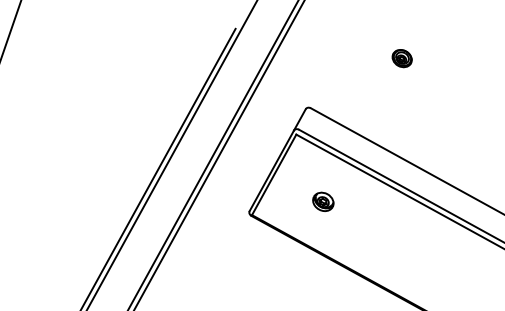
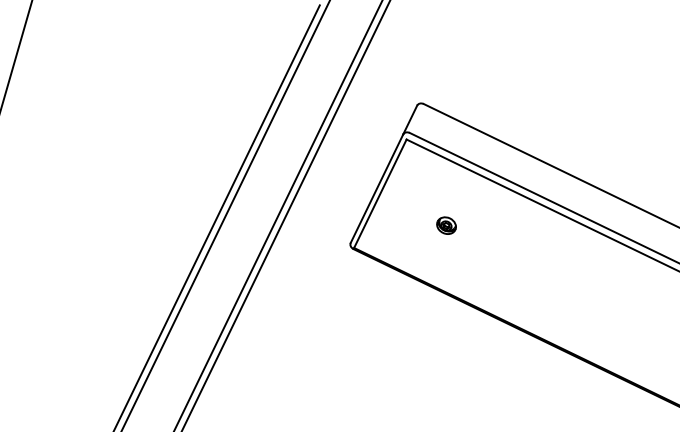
part: (401, 58) -> (539, 32), removed
part: (323, 201) -> (446, 225), size x0.7

